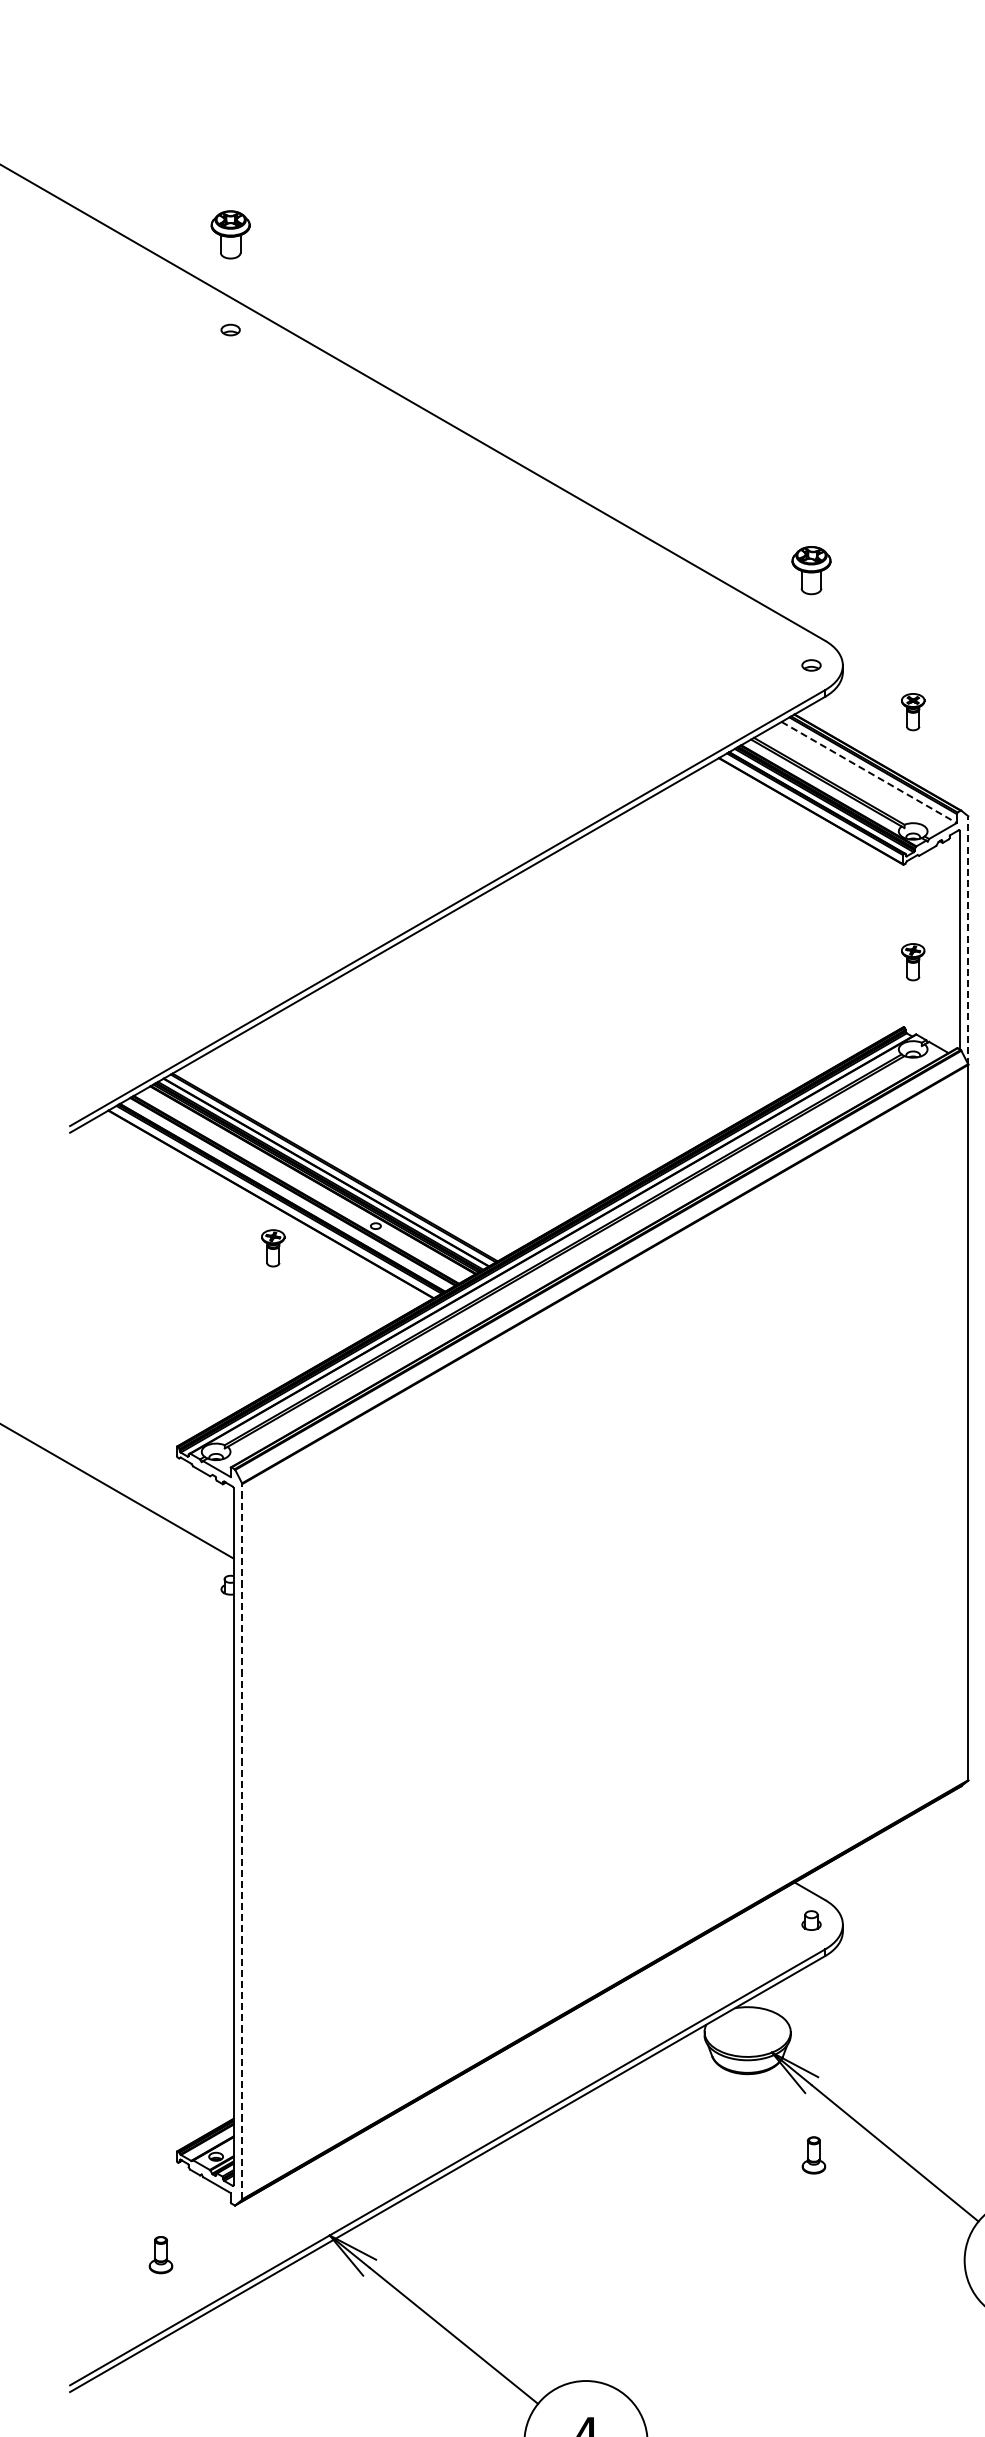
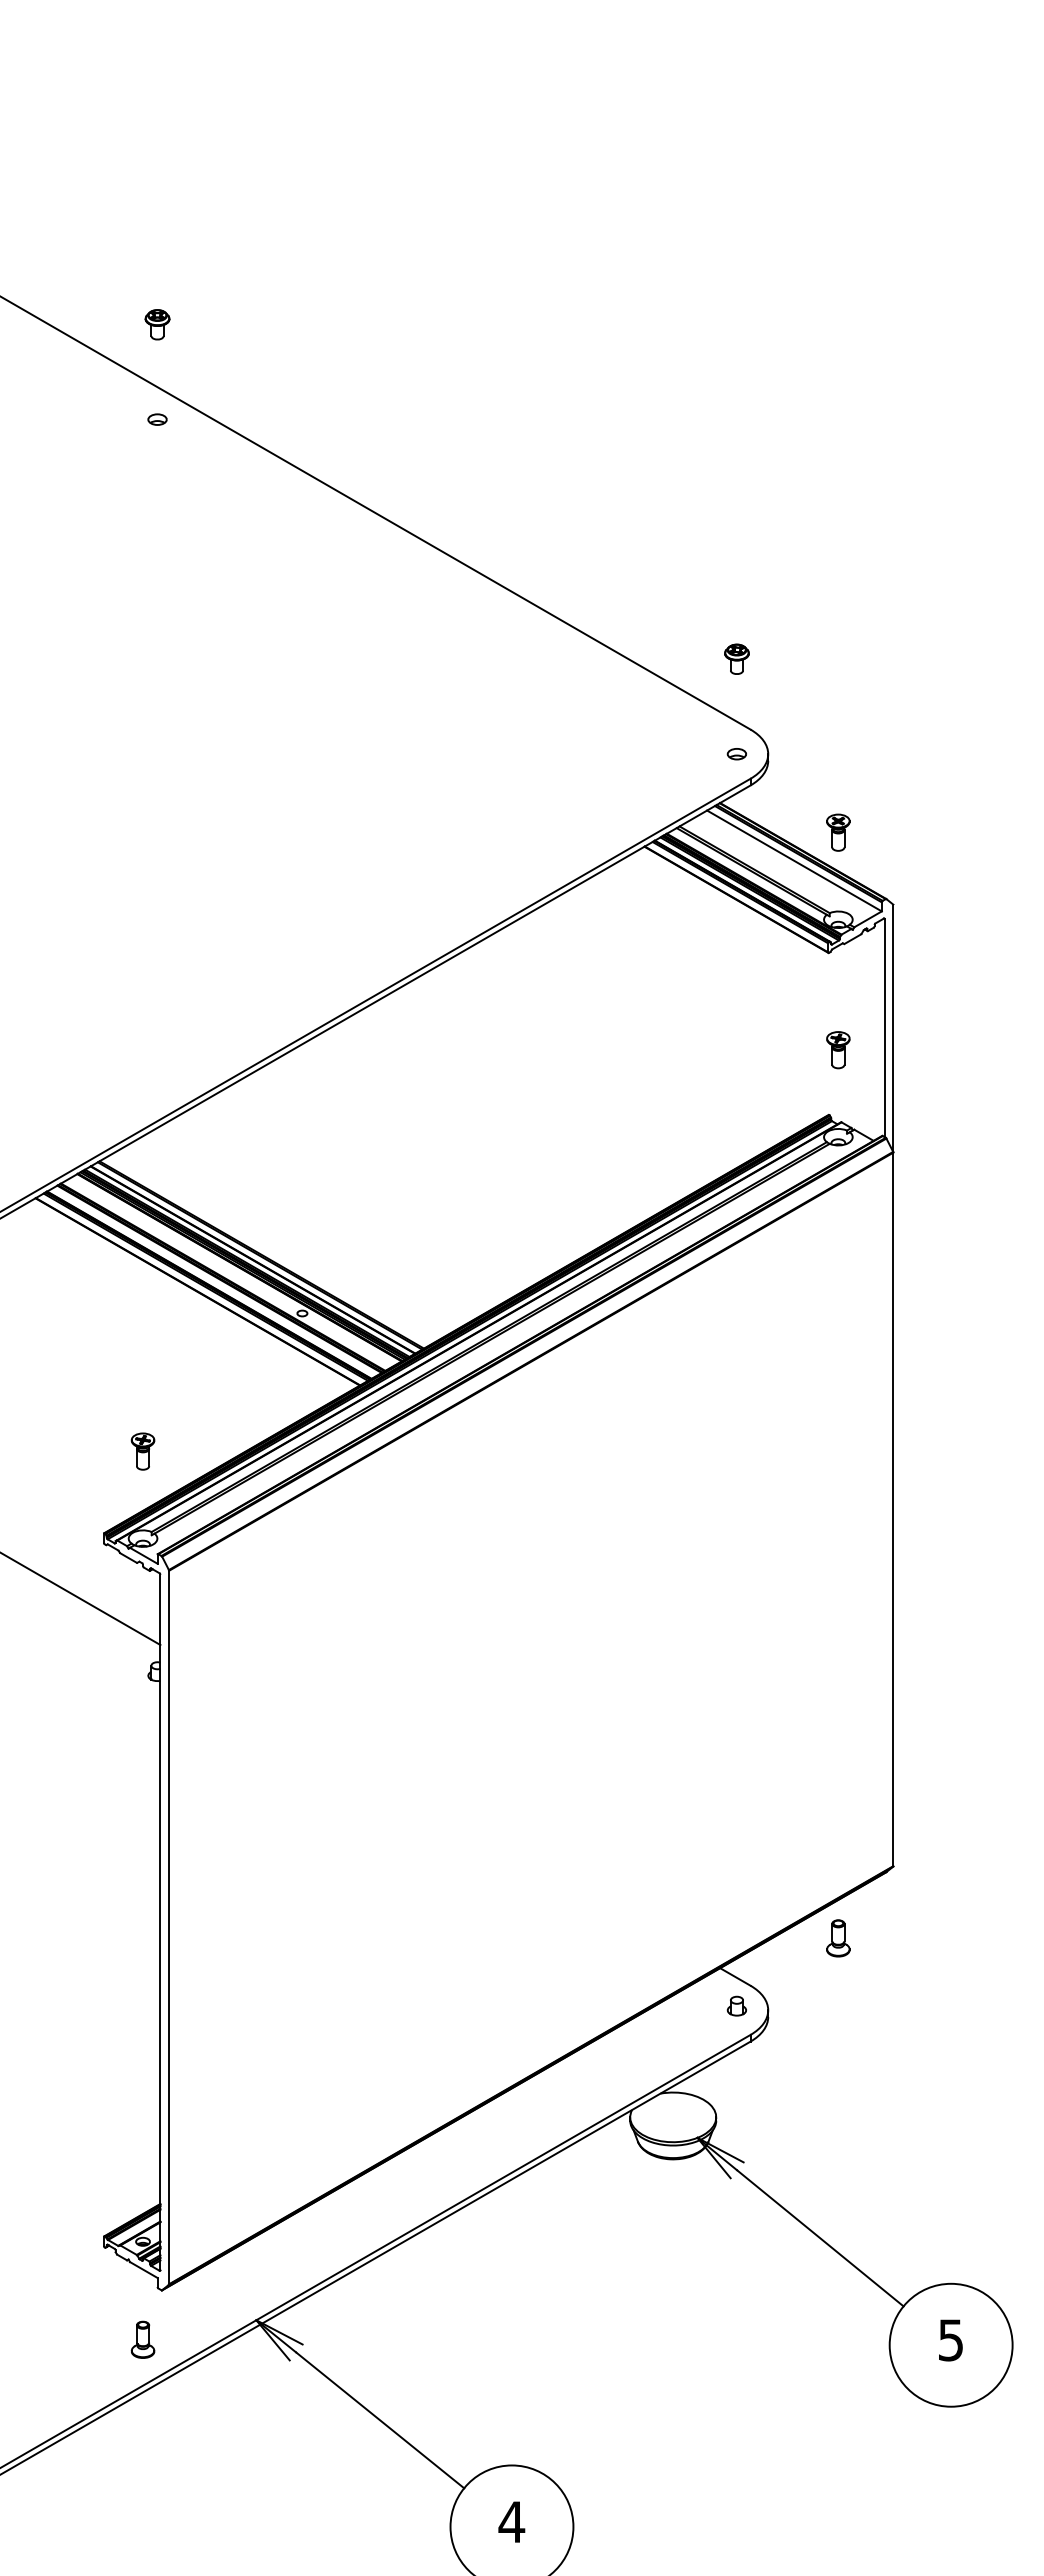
part: (230, 234) -> (157, 324), size x0.62
part: (811, 569) -> (736, 658), size x0.62
part: (913, 711) -> (838, 832), moved
line: (869, 772) -> (794, 860), dashed -> solid
line: (968, 940) -> (893, 1028), dashed -> solid
part: (272, 1248) -> (142, 1451), moved
line: (242, 1841) -> (169, 1927), dashed -> solid
part: (814, 2155) -> (838, 1938), moved
part: (160, 2254) -> (142, 2339), moved

